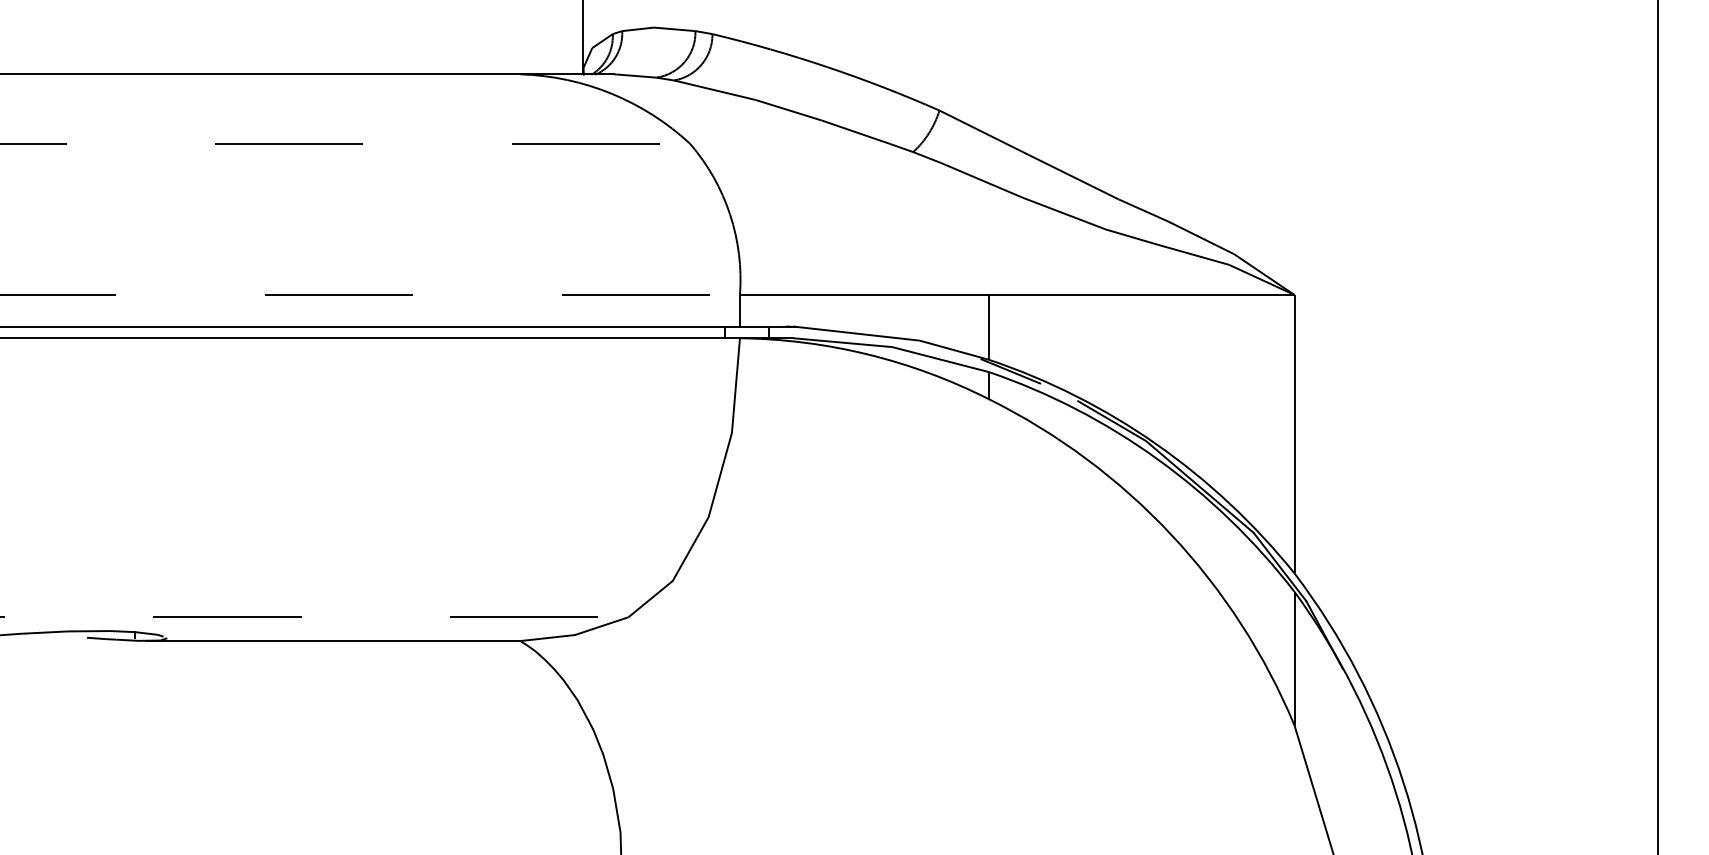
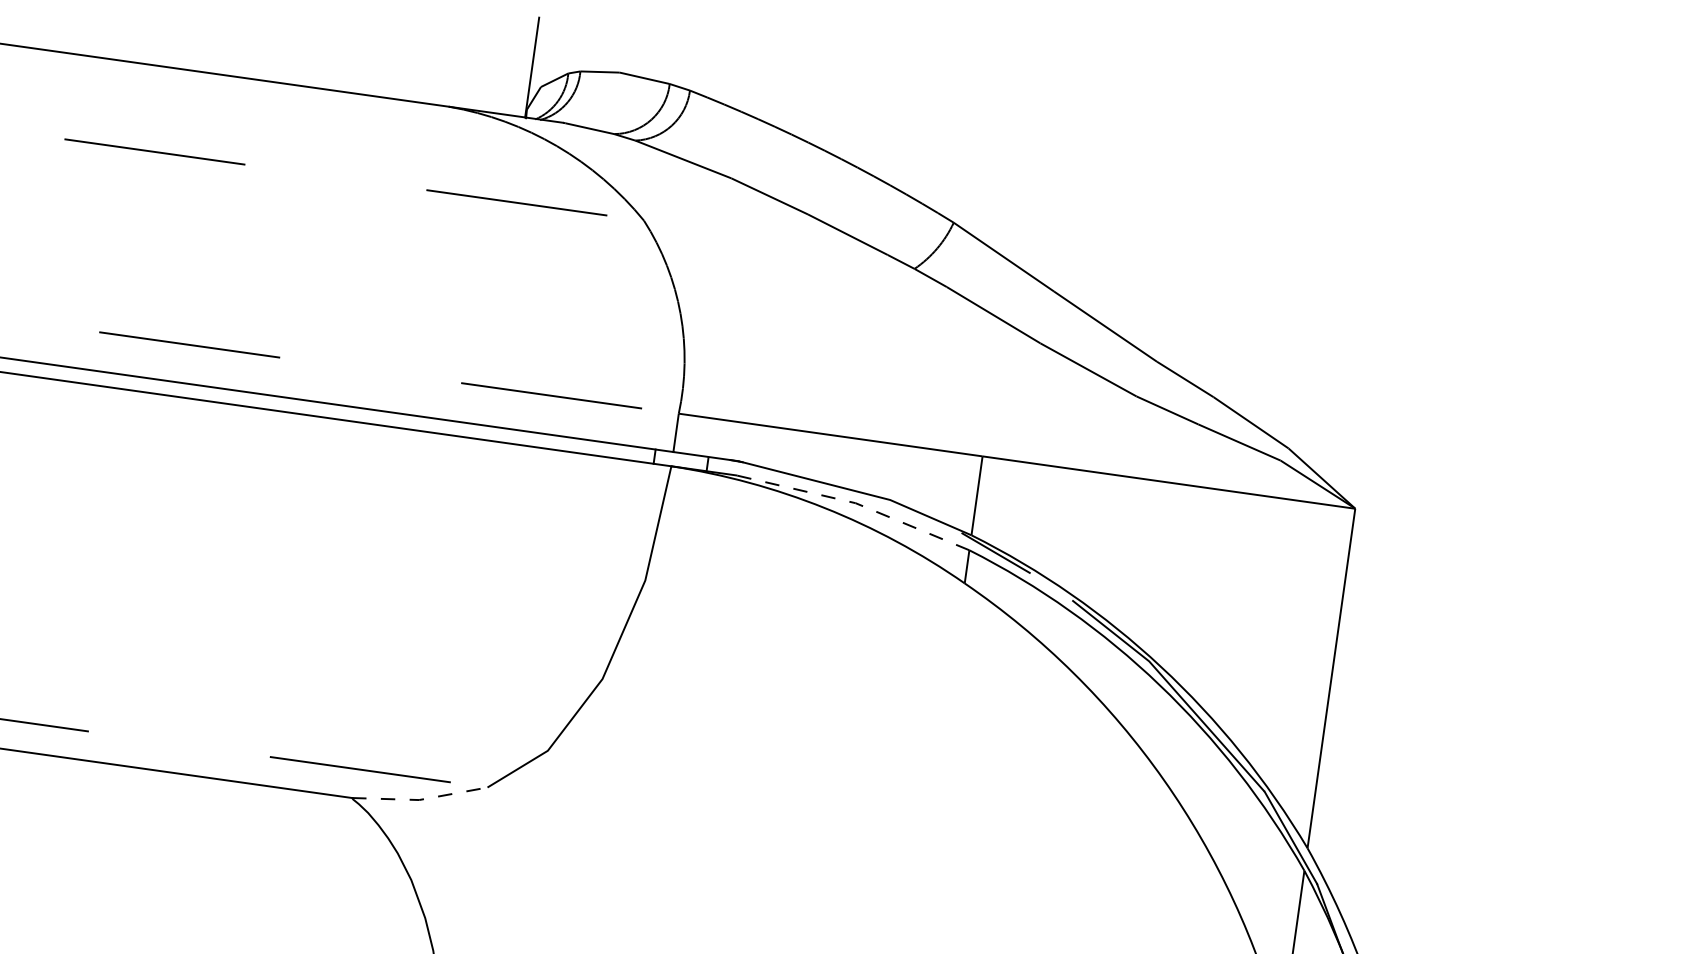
line: (892, 347) -> (855, 503), solid -> dashed
line: (575, 634) -> (419, 799), solid -> dashed

